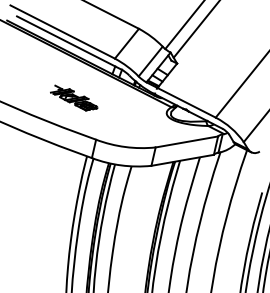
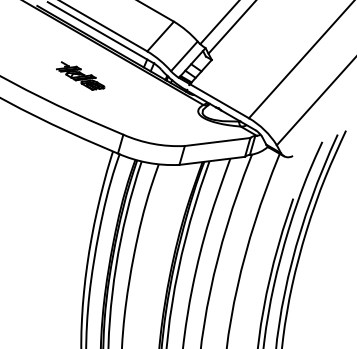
part: (73, 97) -> (80, 75), moved

